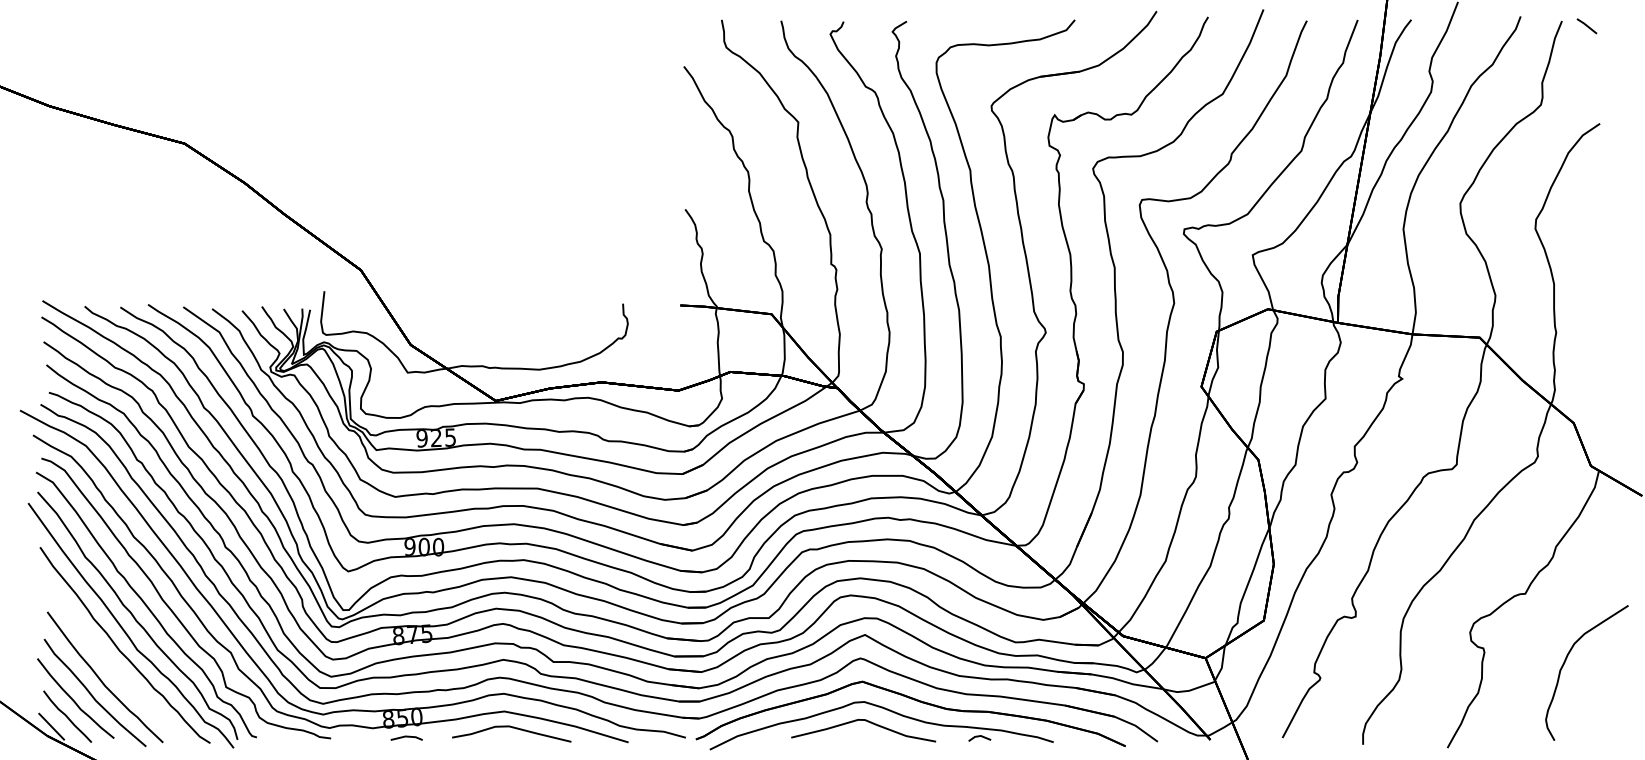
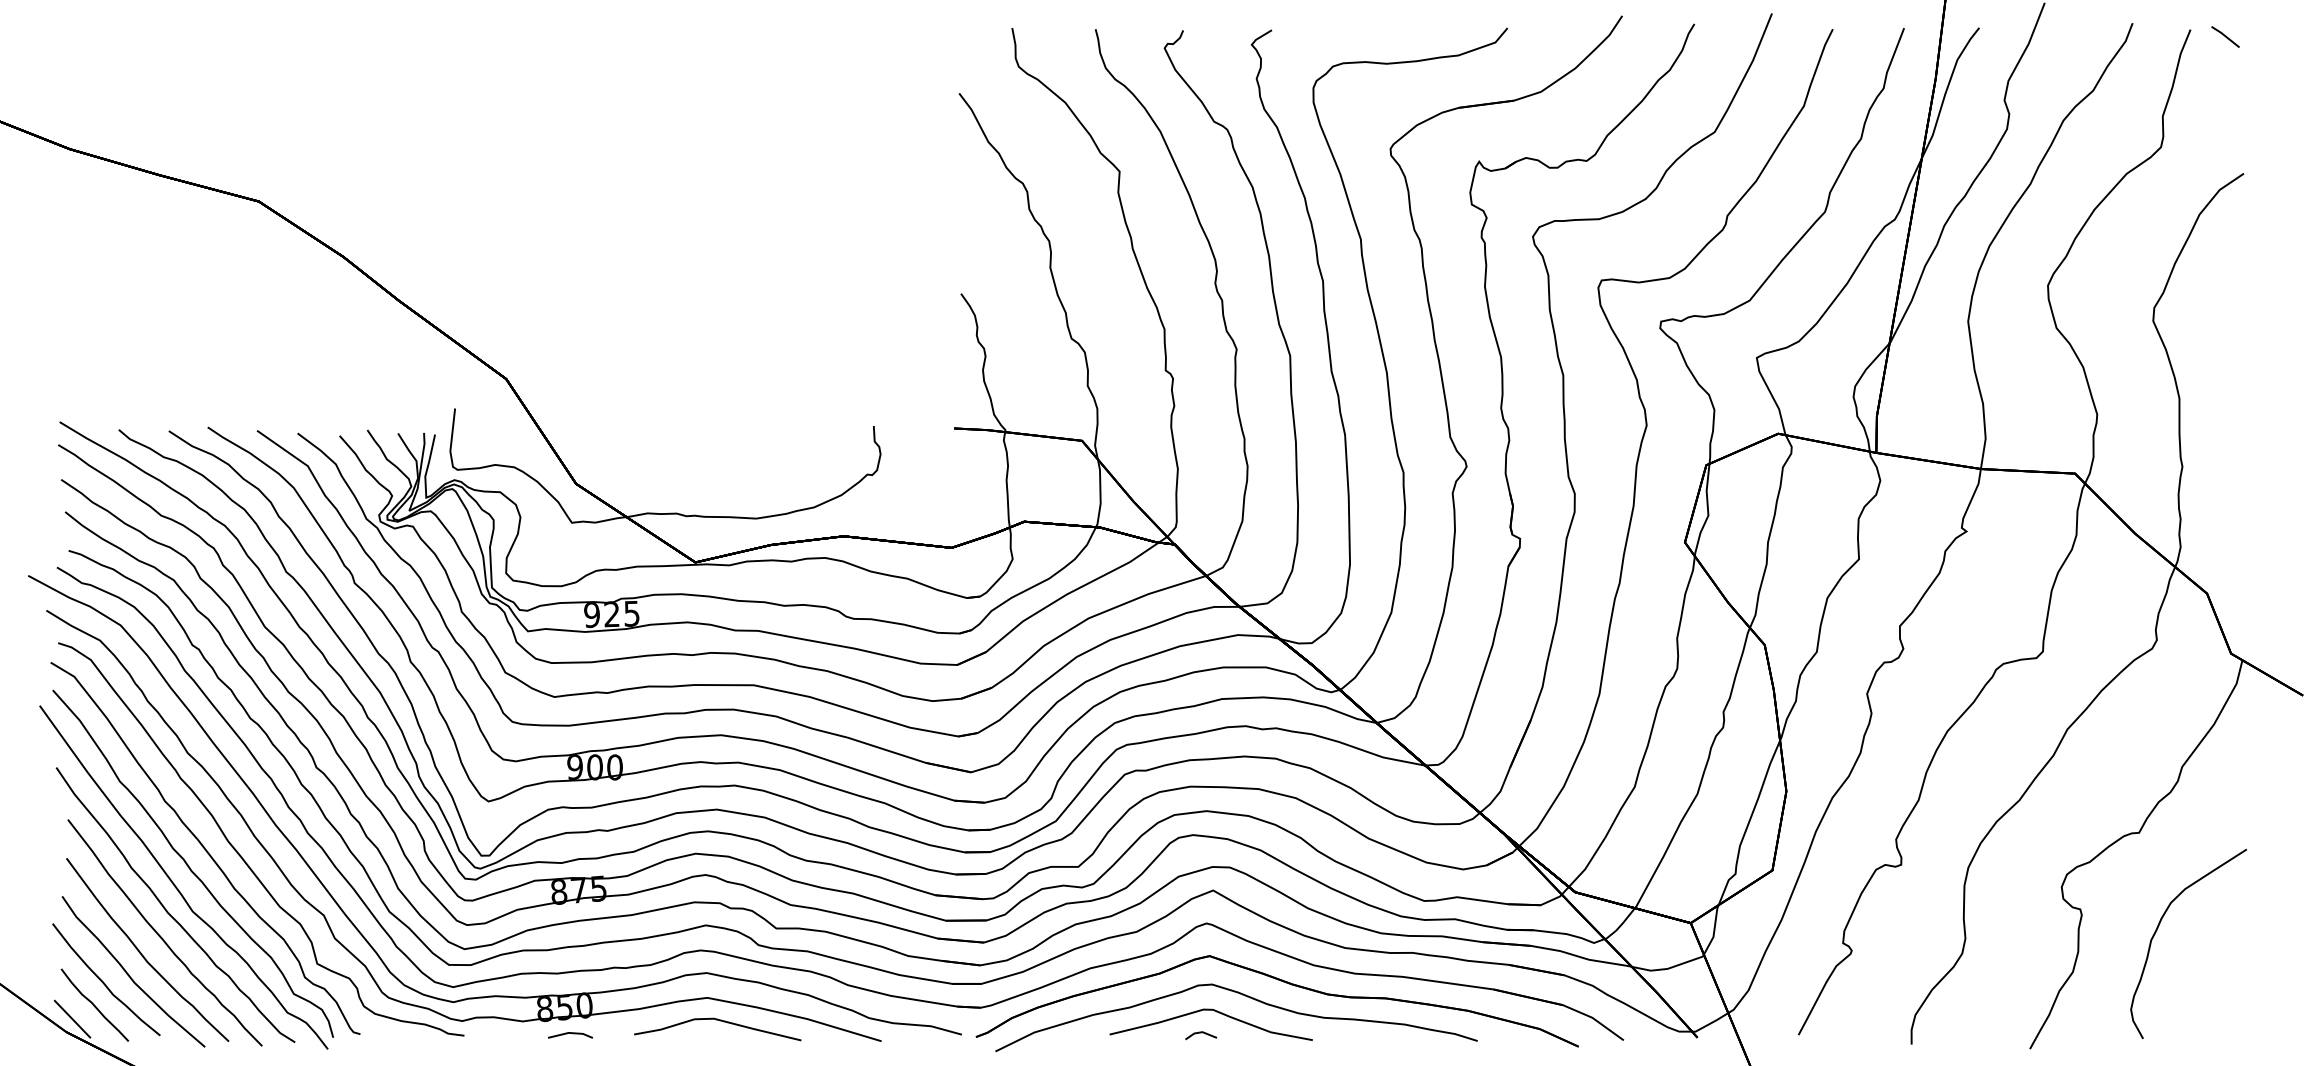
part: (1565, 662) -> (2158, 928), moved
part: (117, 664) -> (164, 932), added
part: (980, 738) -> (1201, 1035), moved

